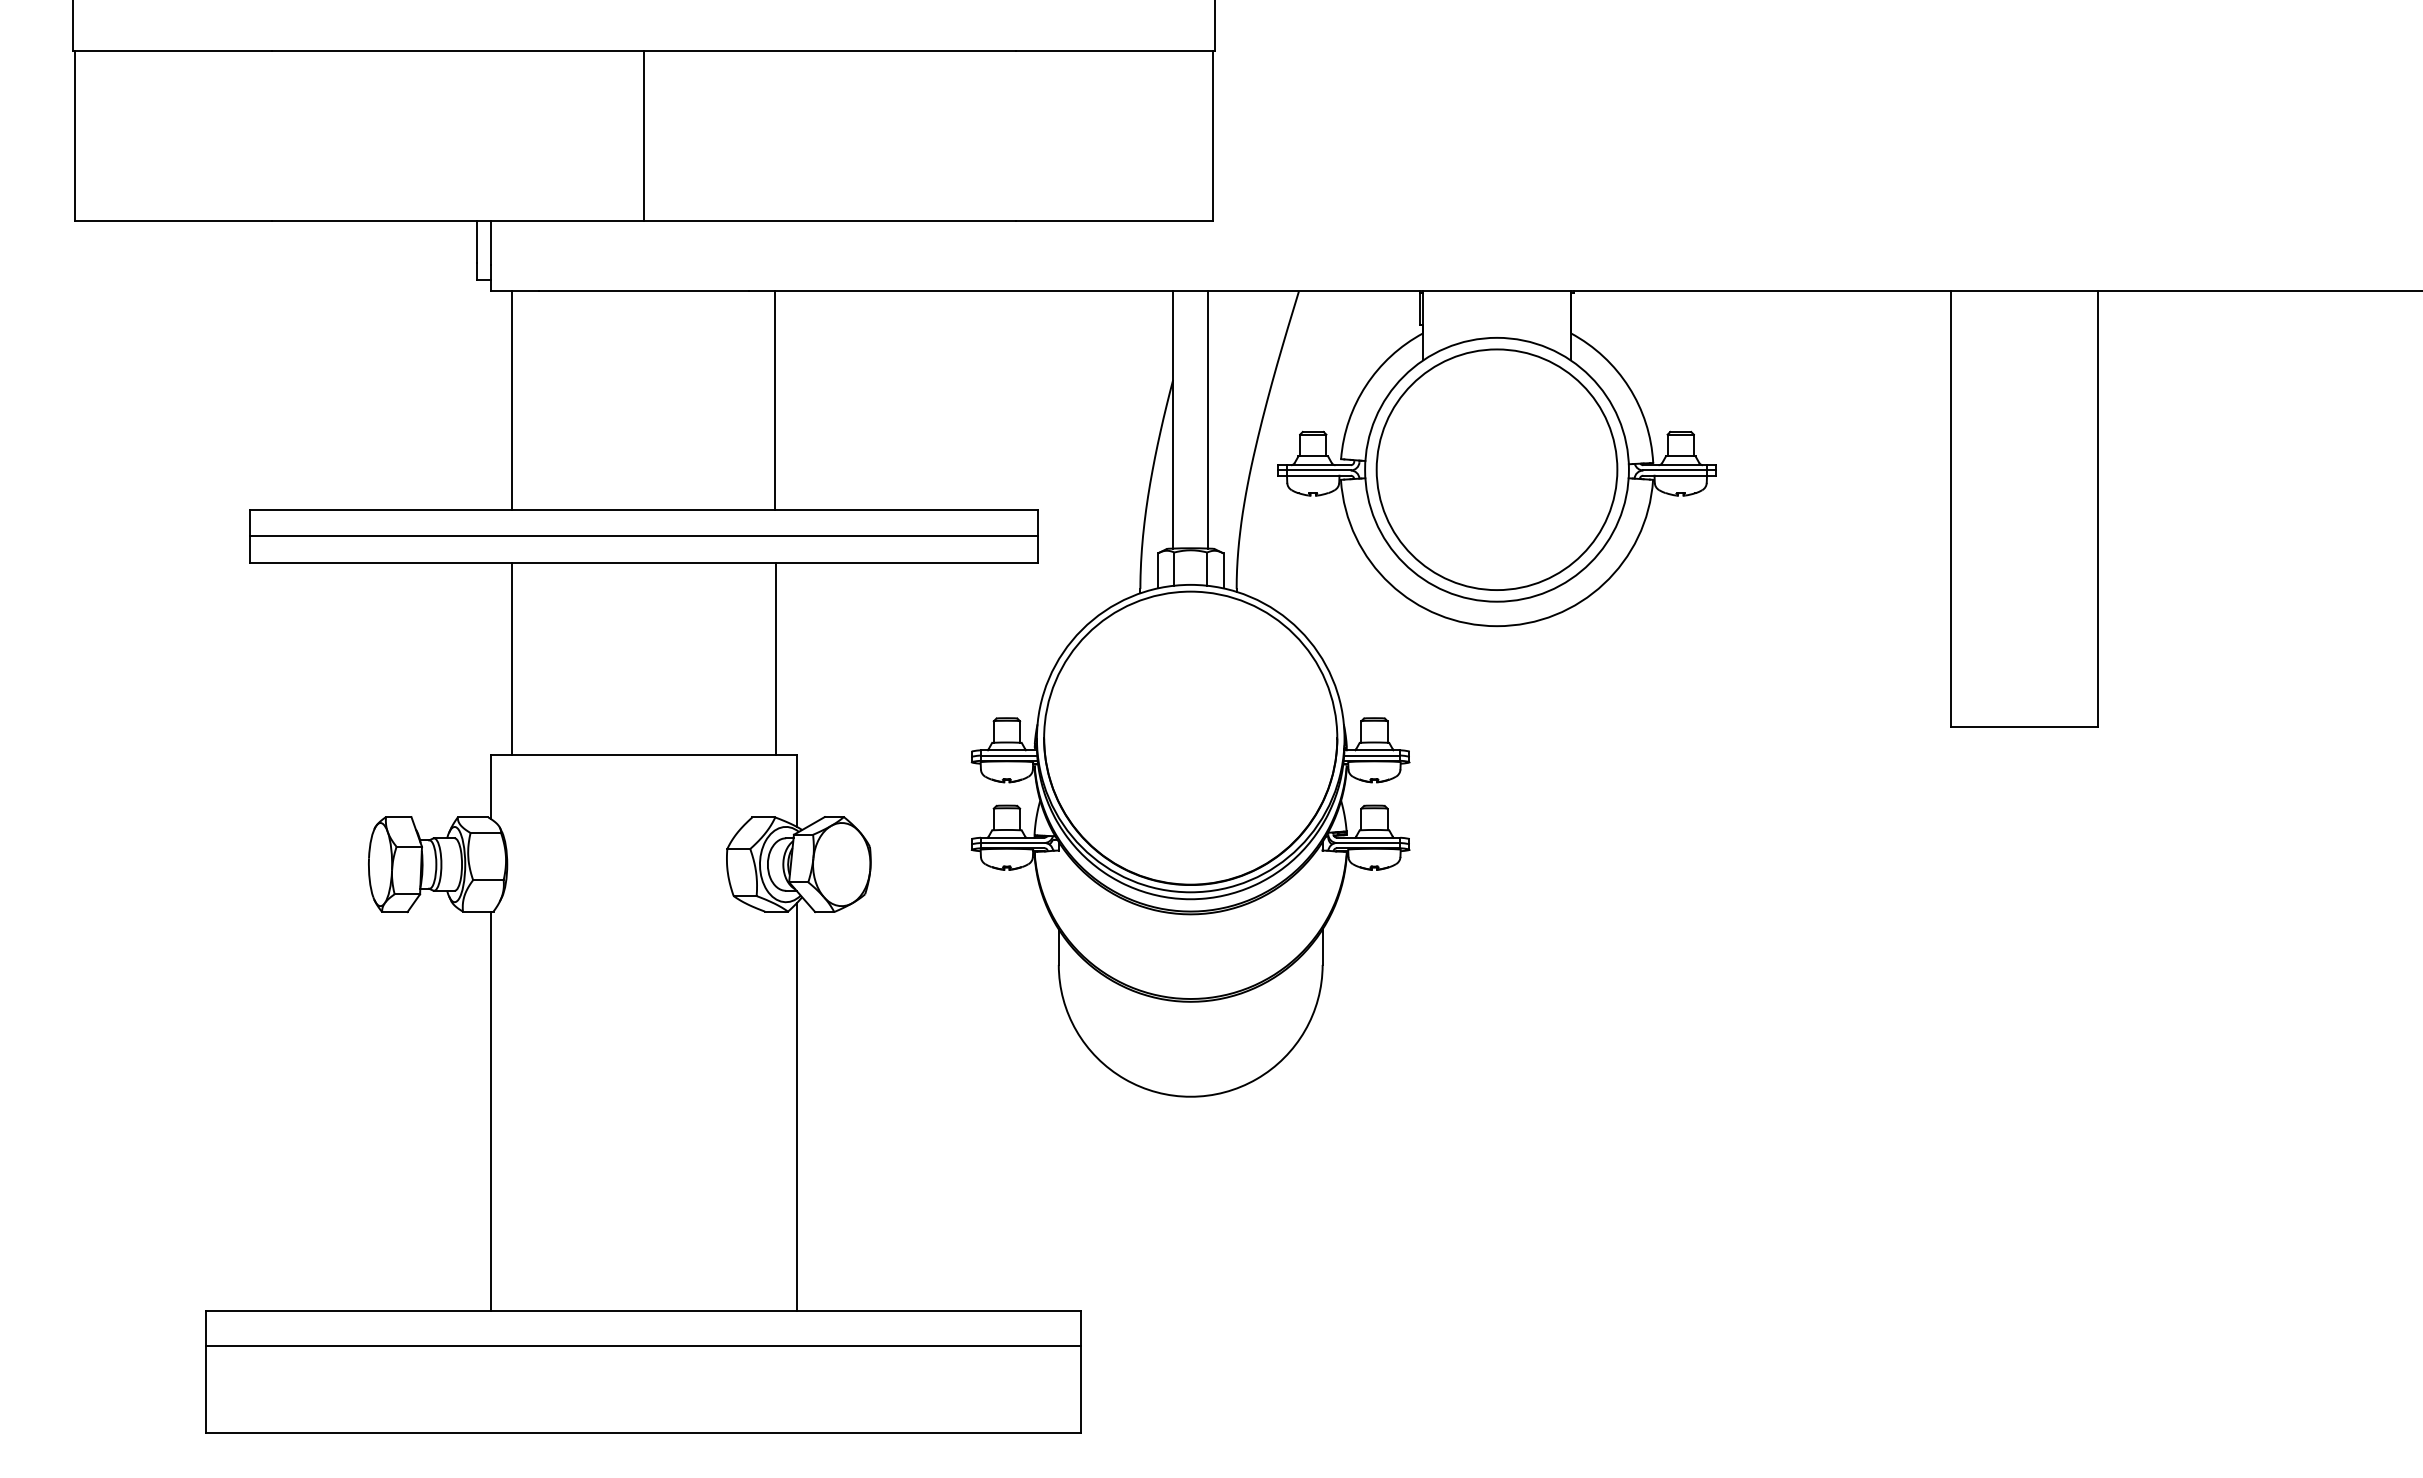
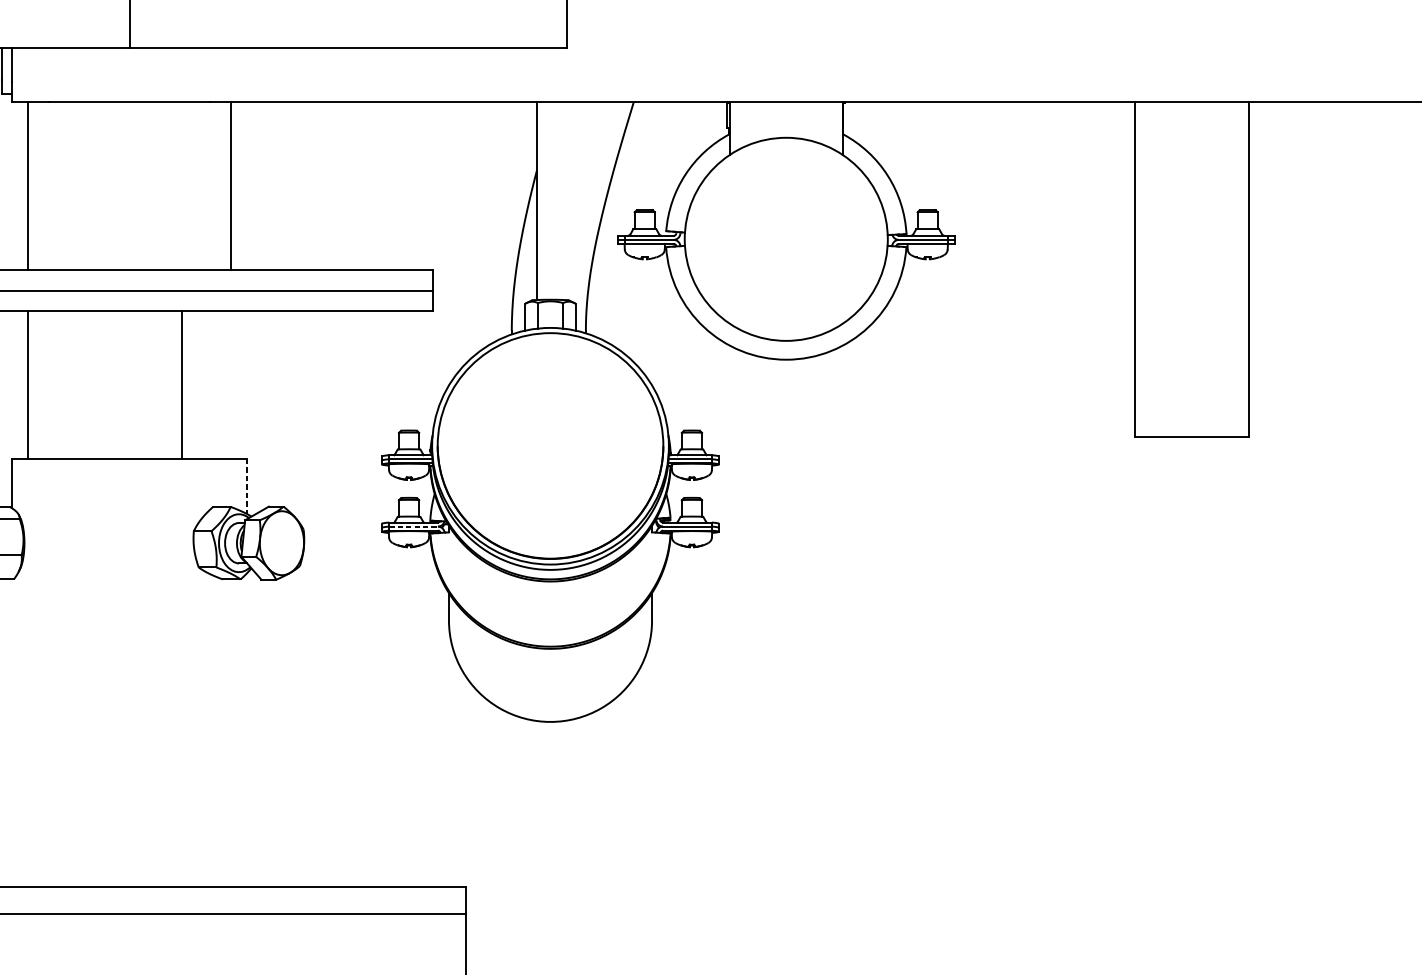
line: (1208, 419) -> (564, 200), removed
circle: (1496, 469) -> (785, 239), removed
line: (775, 658) -> (181, 384), moved
line: (796, 791) -> (247, 486), solid -> dashed
line: (1012, 842) -> (413, 526), solid -> dashed
line: (796, 1106) -> (247, 729), removed
line: (490, 1110) -> (11, 732), removed

